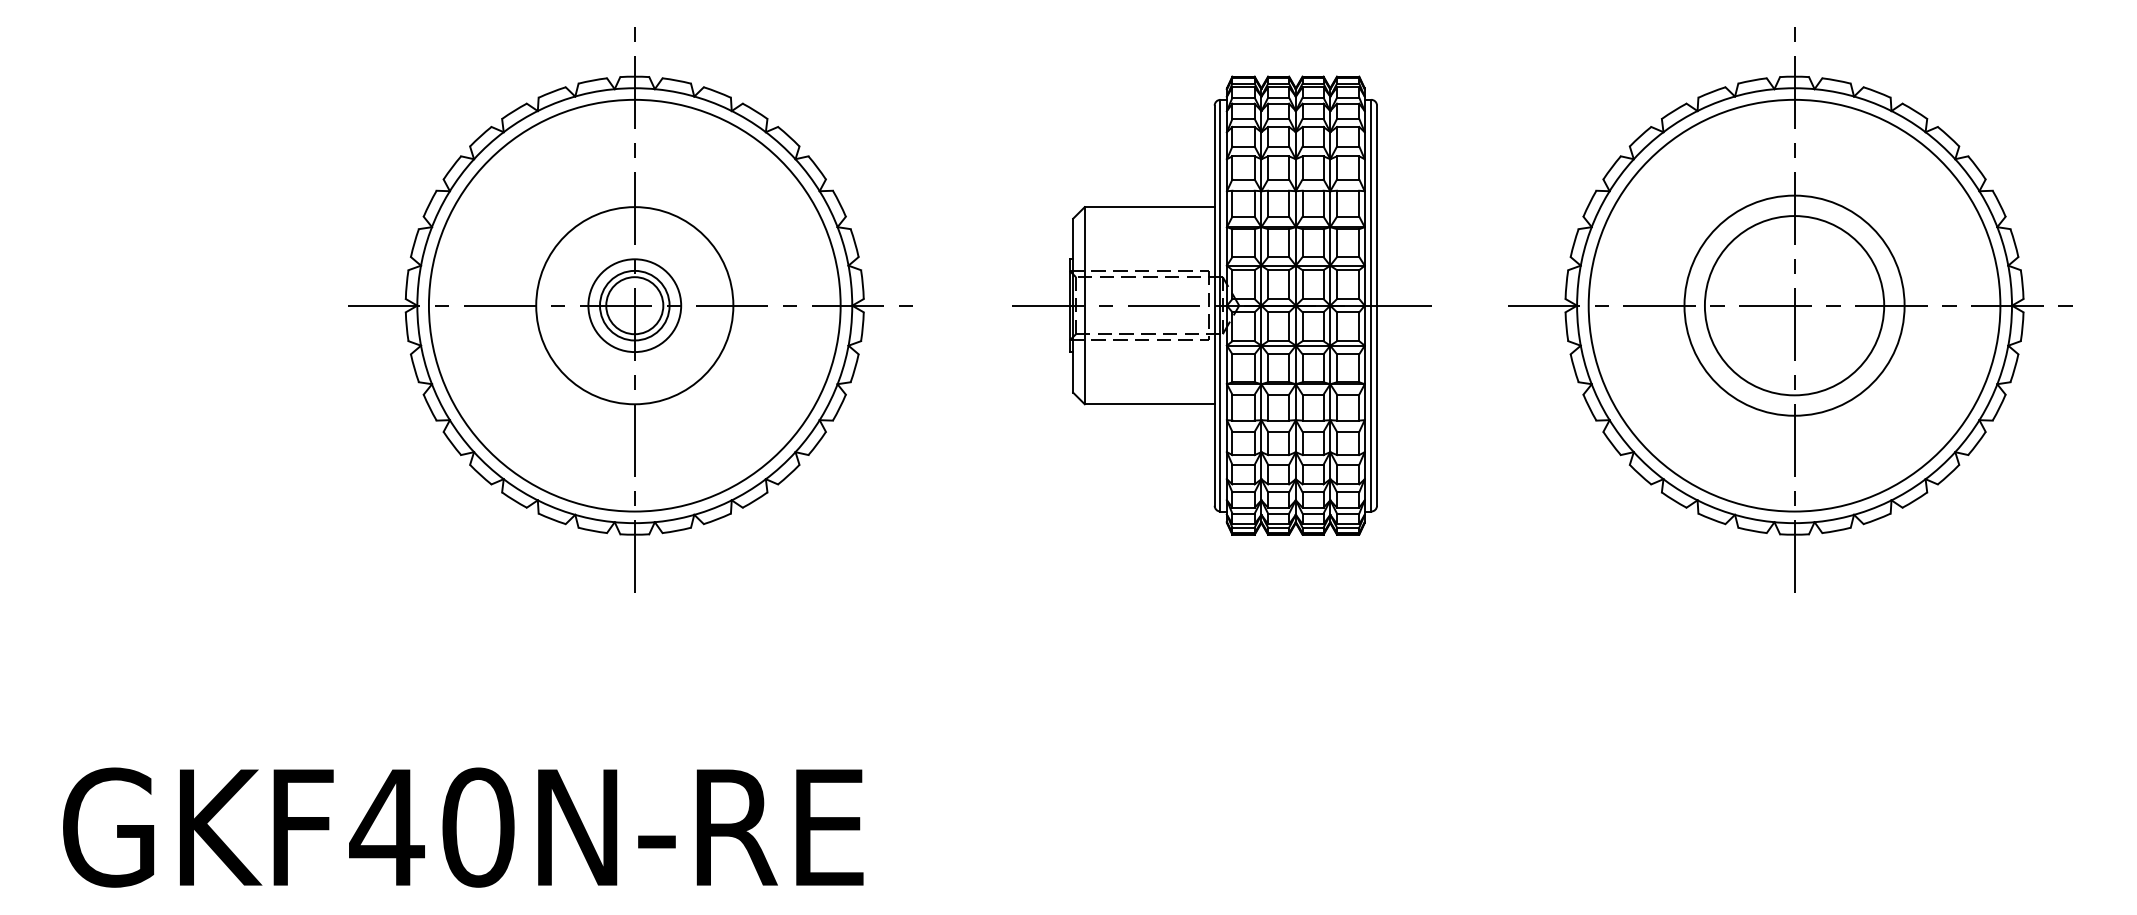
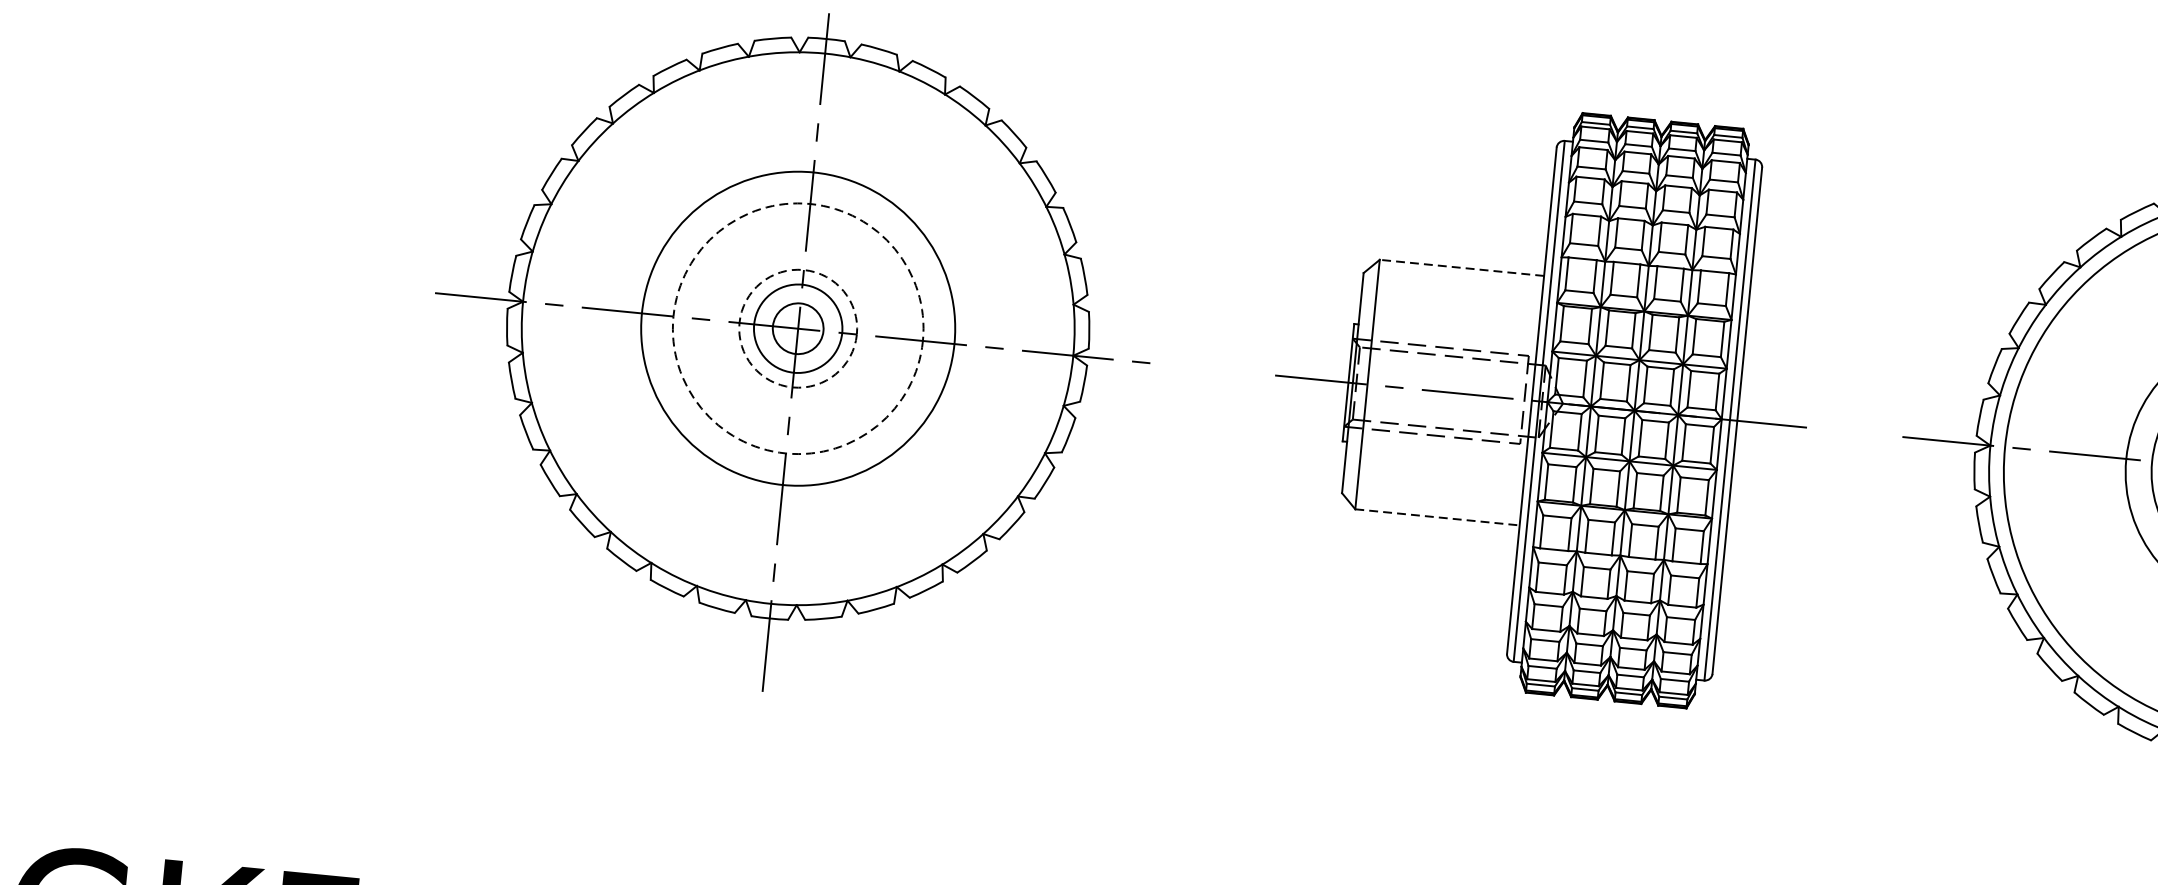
line: (1149, 207) -> (1461, 268), solid -> dashed
circle: (634, 305) -> (797, 328), size x0.6
circle: (634, 305) -> (797, 328), size x0.7
circle: (634, 305) -> (797, 328), solid -> dashed
circle: (634, 305) -> (797, 328), solid -> dashed
line: (1149, 404) -> (1437, 517), solid -> dashed

